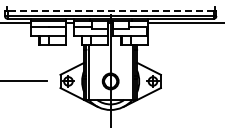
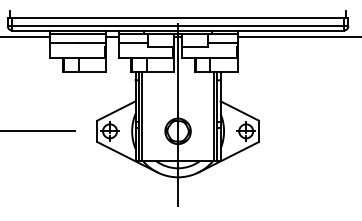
line: (110, 10) -> (177, 17), dashed -> solid

